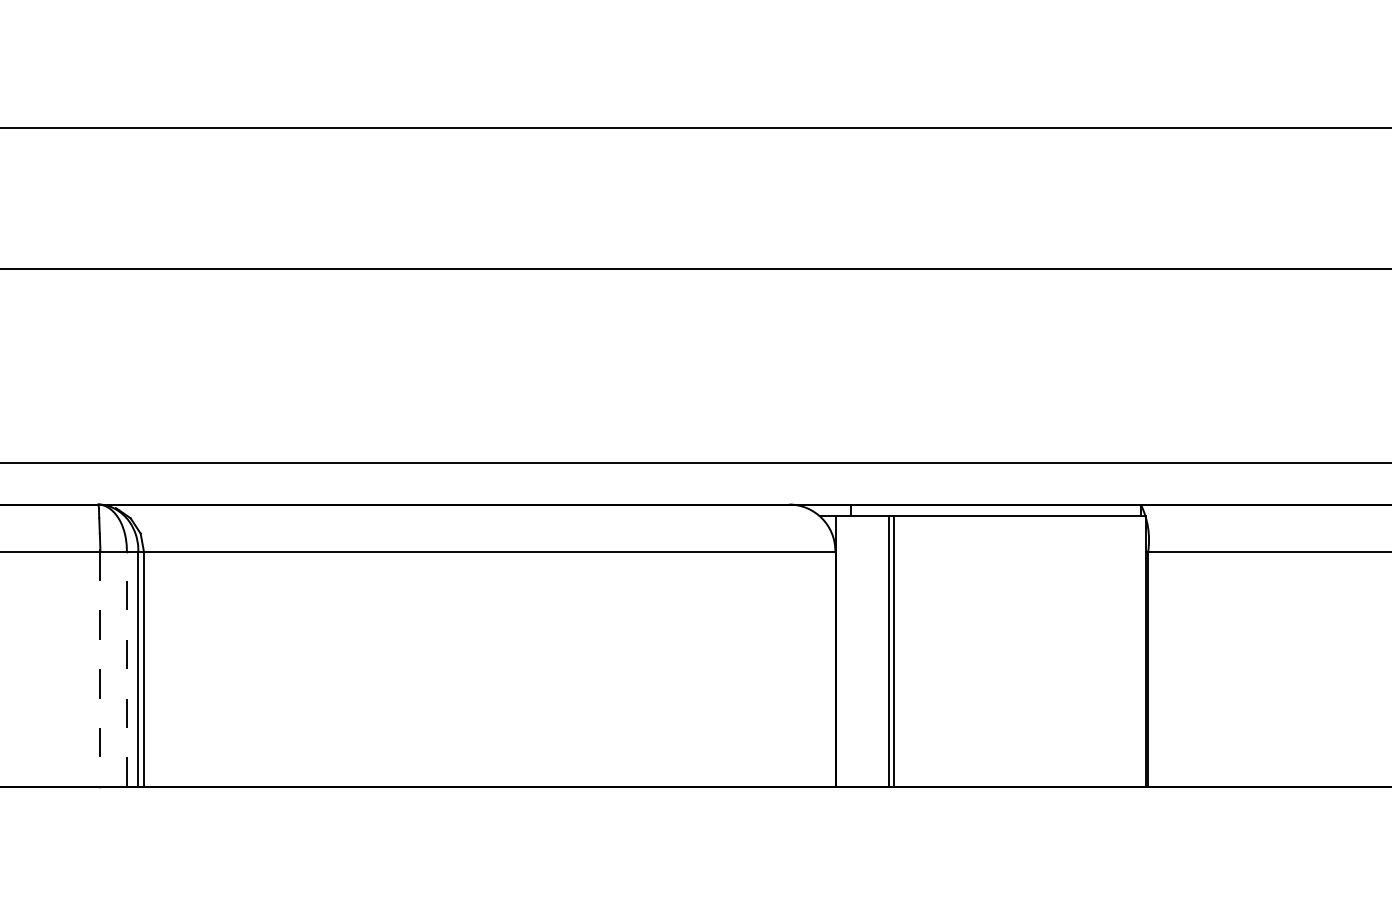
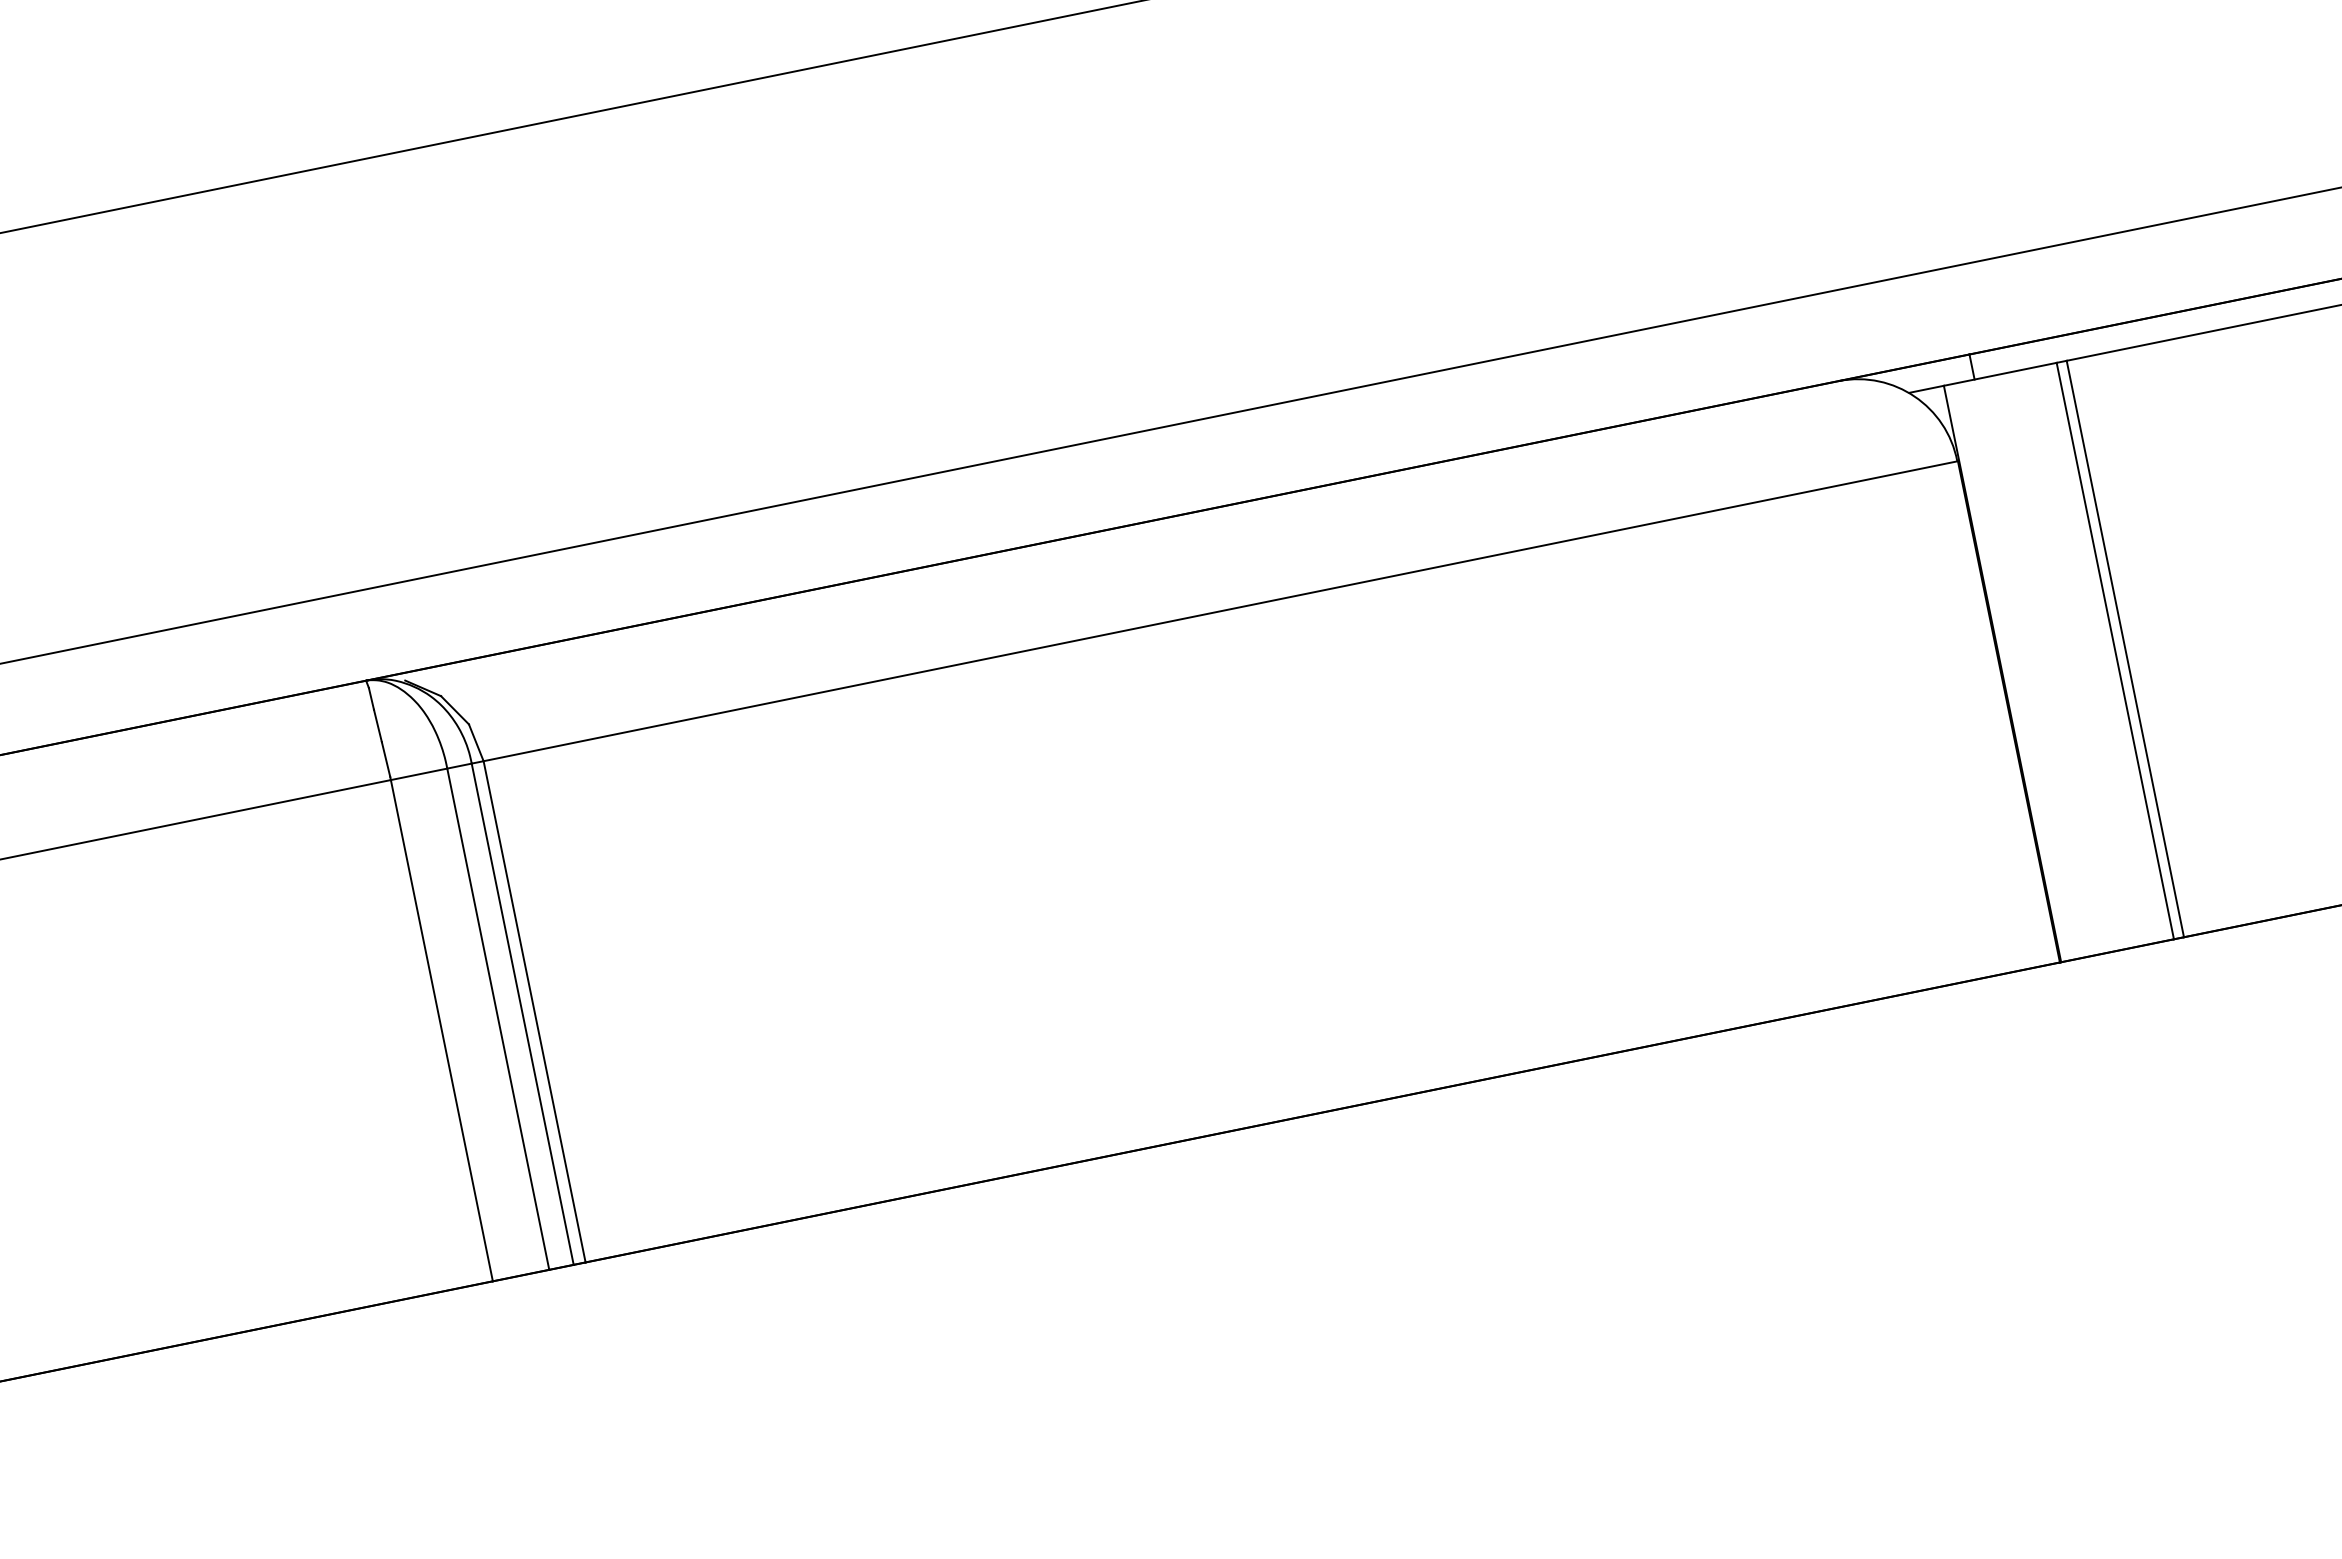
line: (100, 669) -> (442, 1031), dashed -> solid
line: (126, 669) -> (497, 1020), dashed -> solid

